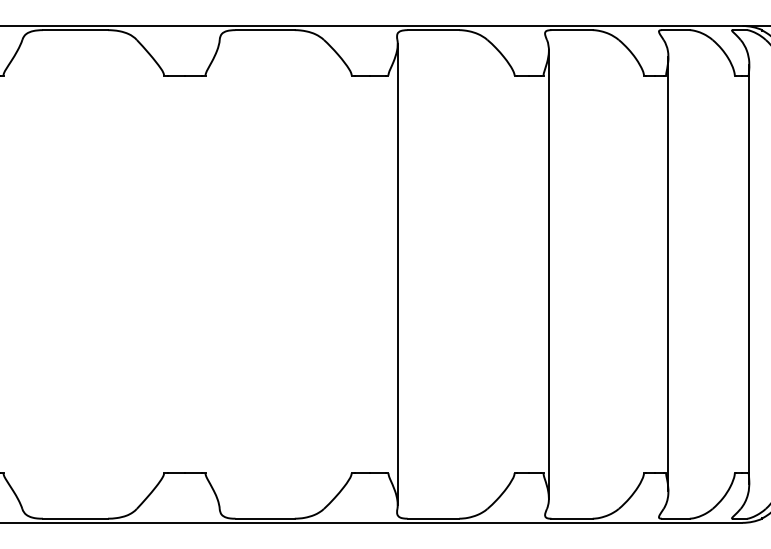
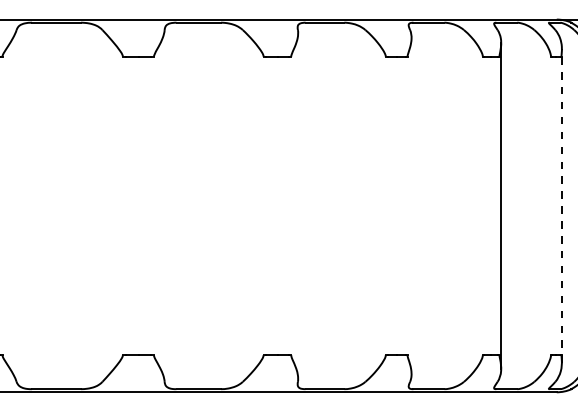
line: (398, 273) -> (298, 205), removed
line: (548, 273) -> (411, 205), removed
line: (748, 273) -> (561, 205), solid -> dashed

